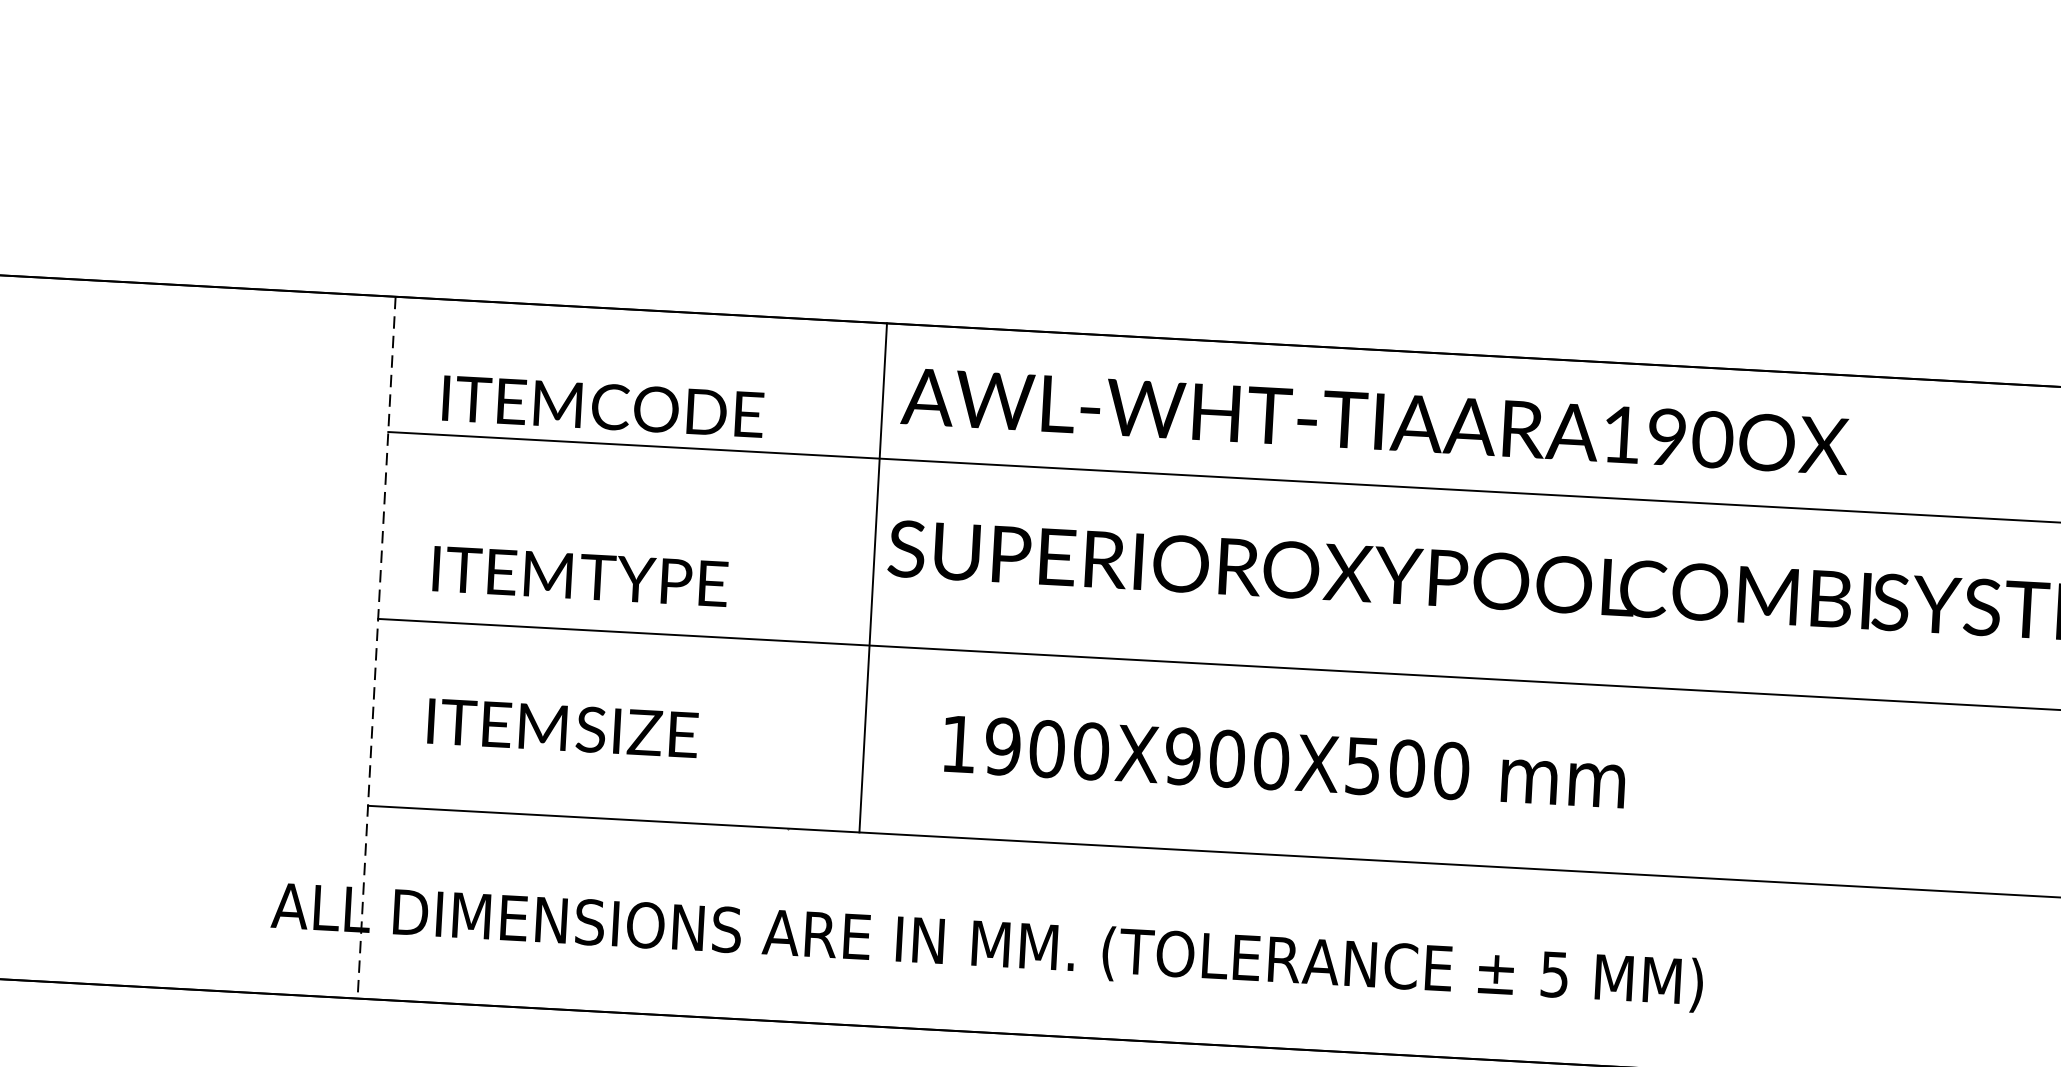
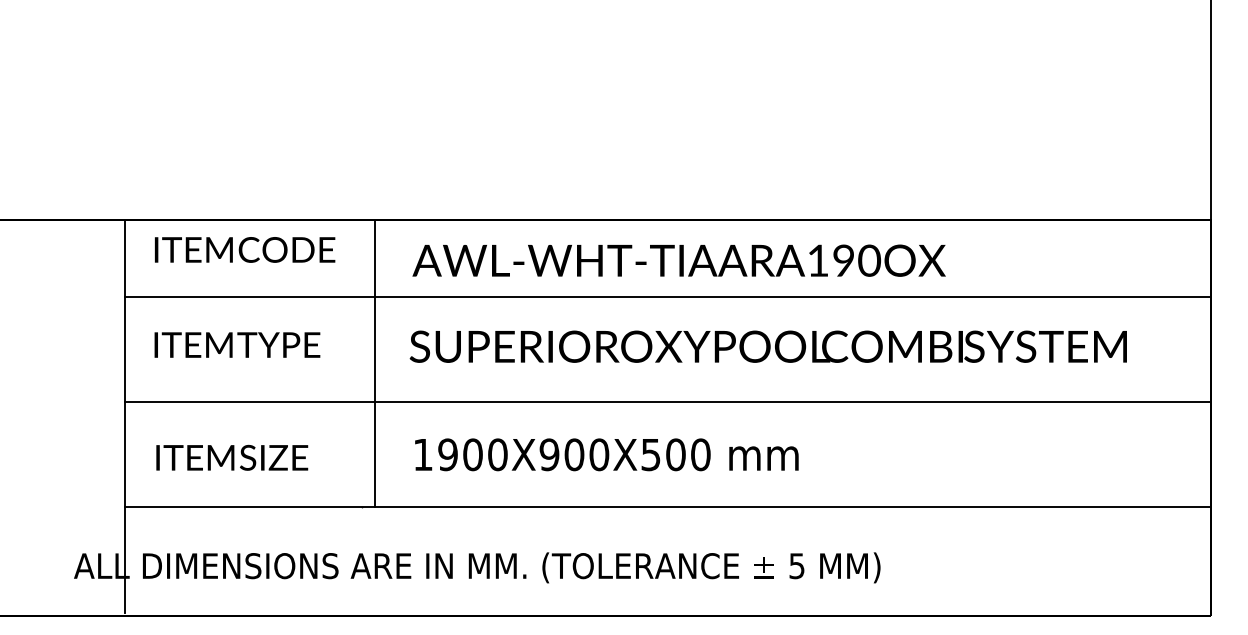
text: (604, 405) -> (245, 249), moved
text: (580, 575) -> (237, 344), moved
line: (874, 577) -> (375, 363), moved
line: (377, 646) -> (125, 417), dashed -> solid
text: (1284, 761) -> (606, 454), moved

